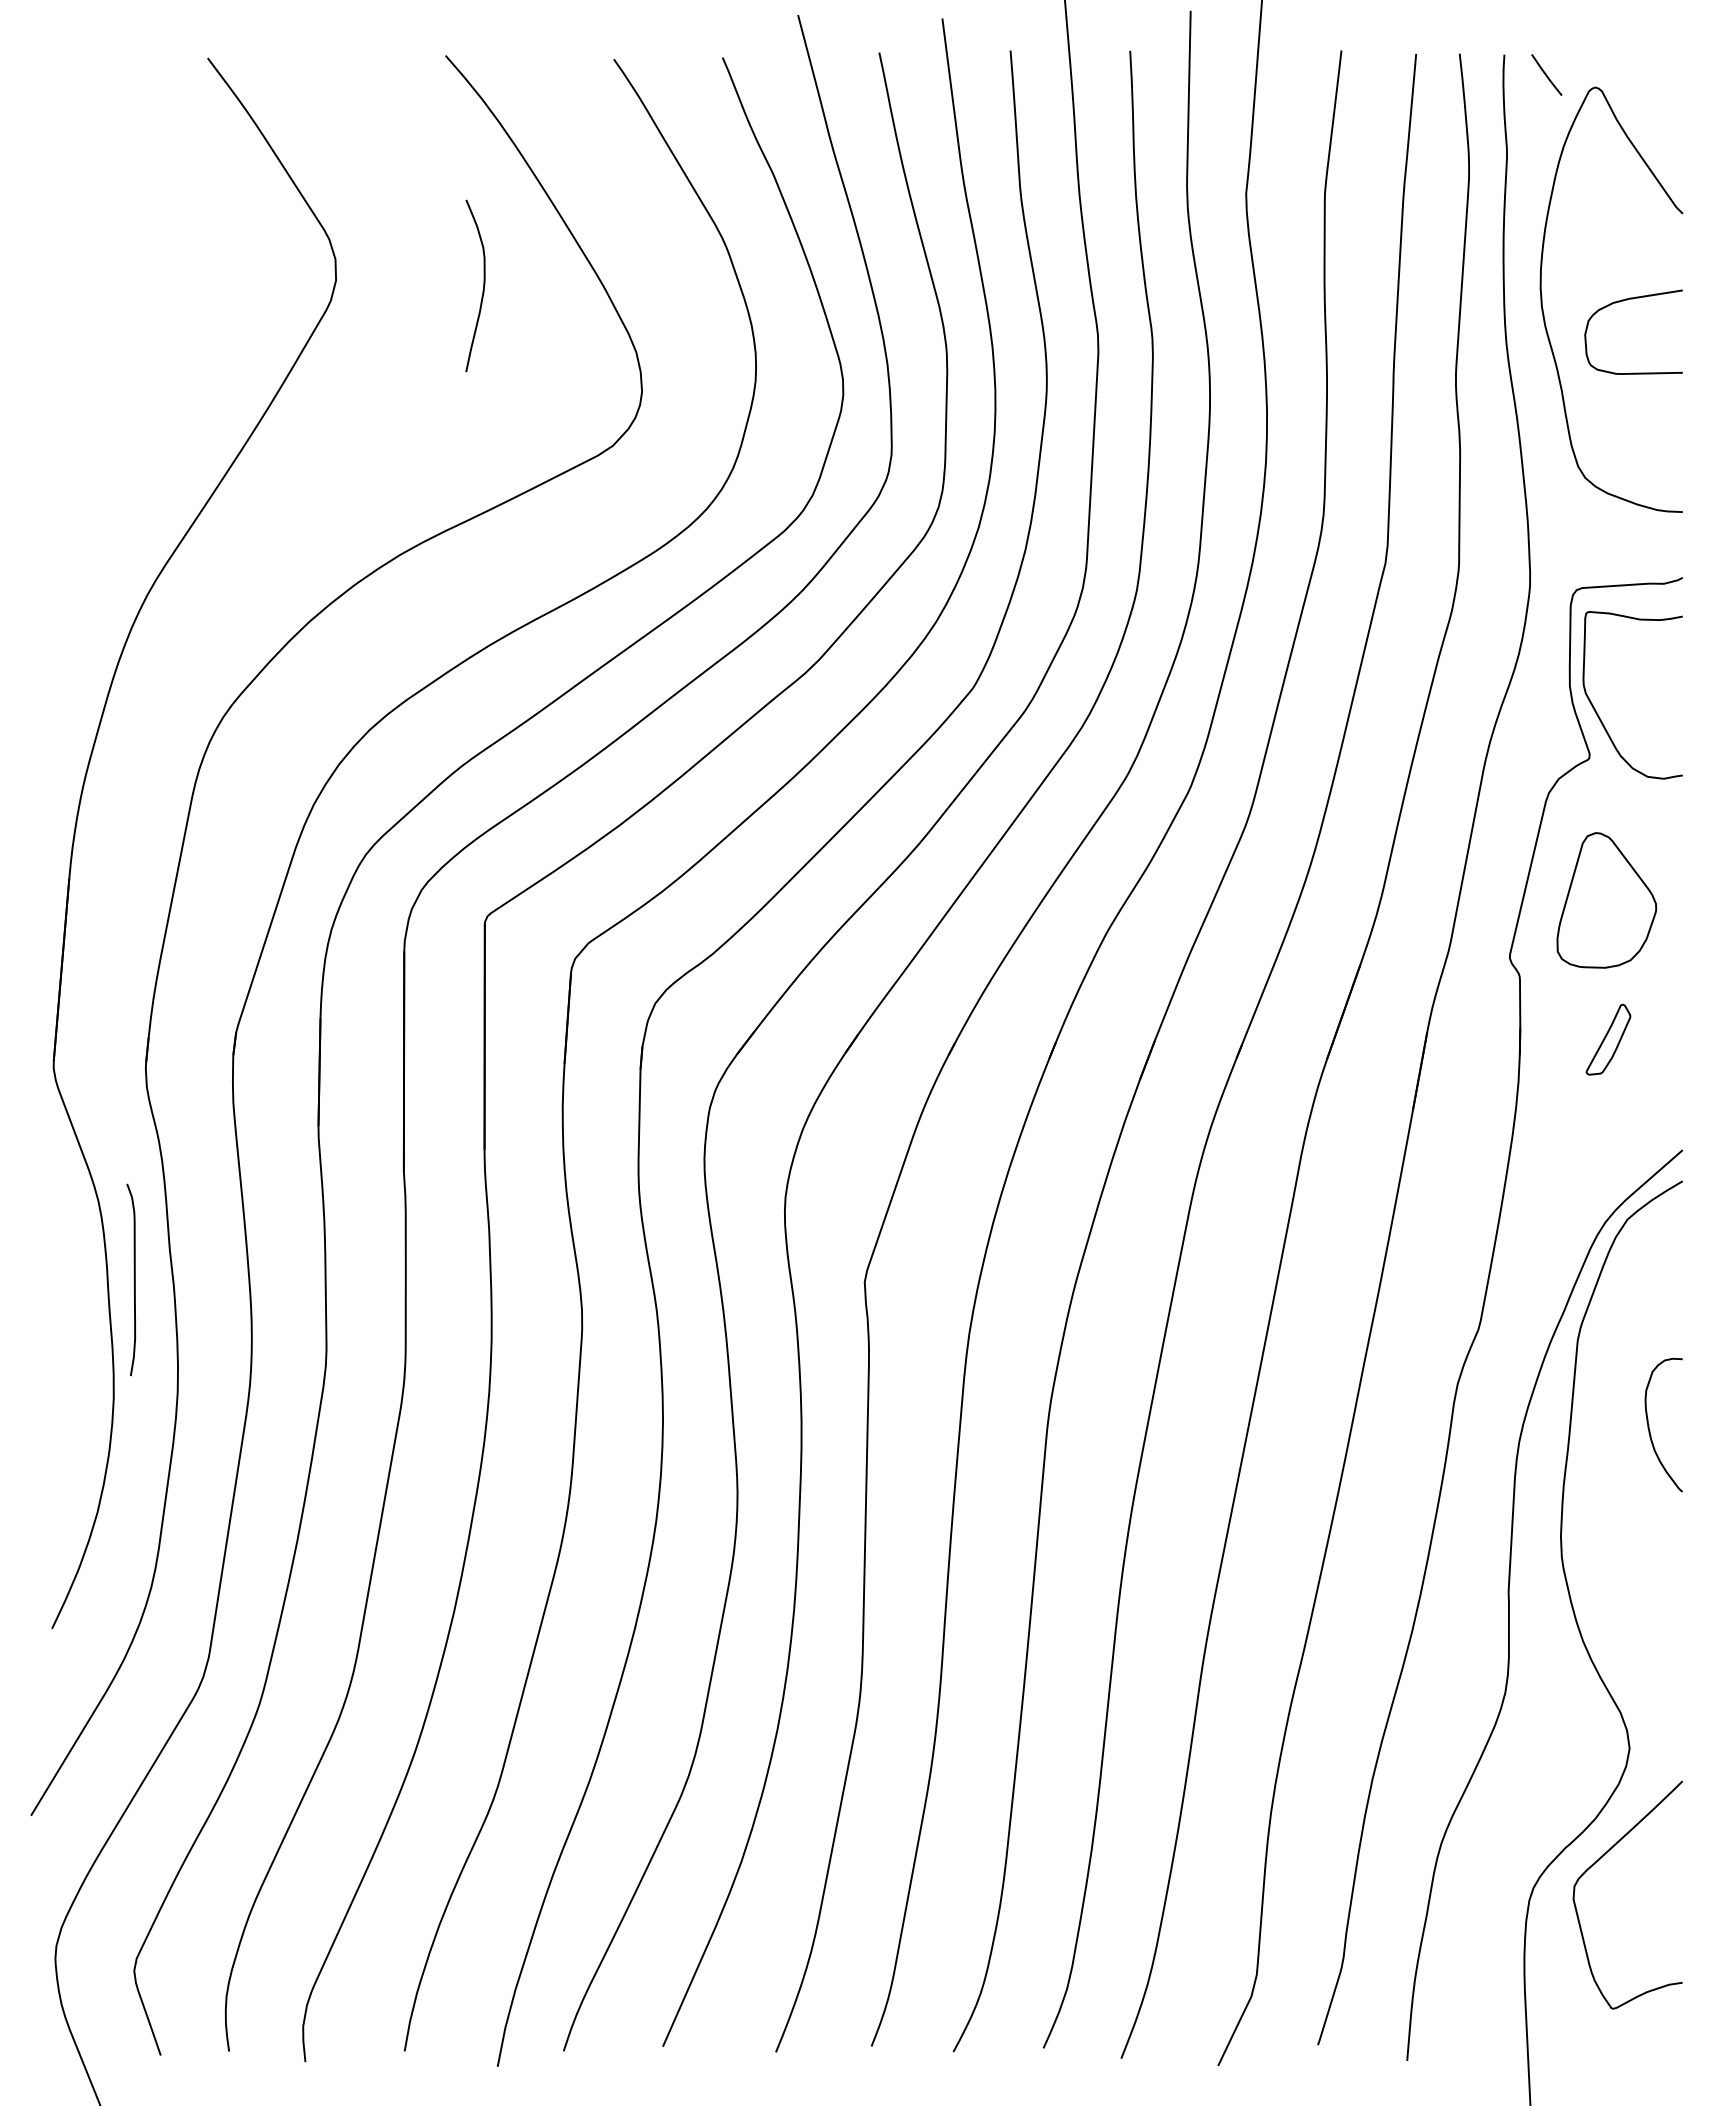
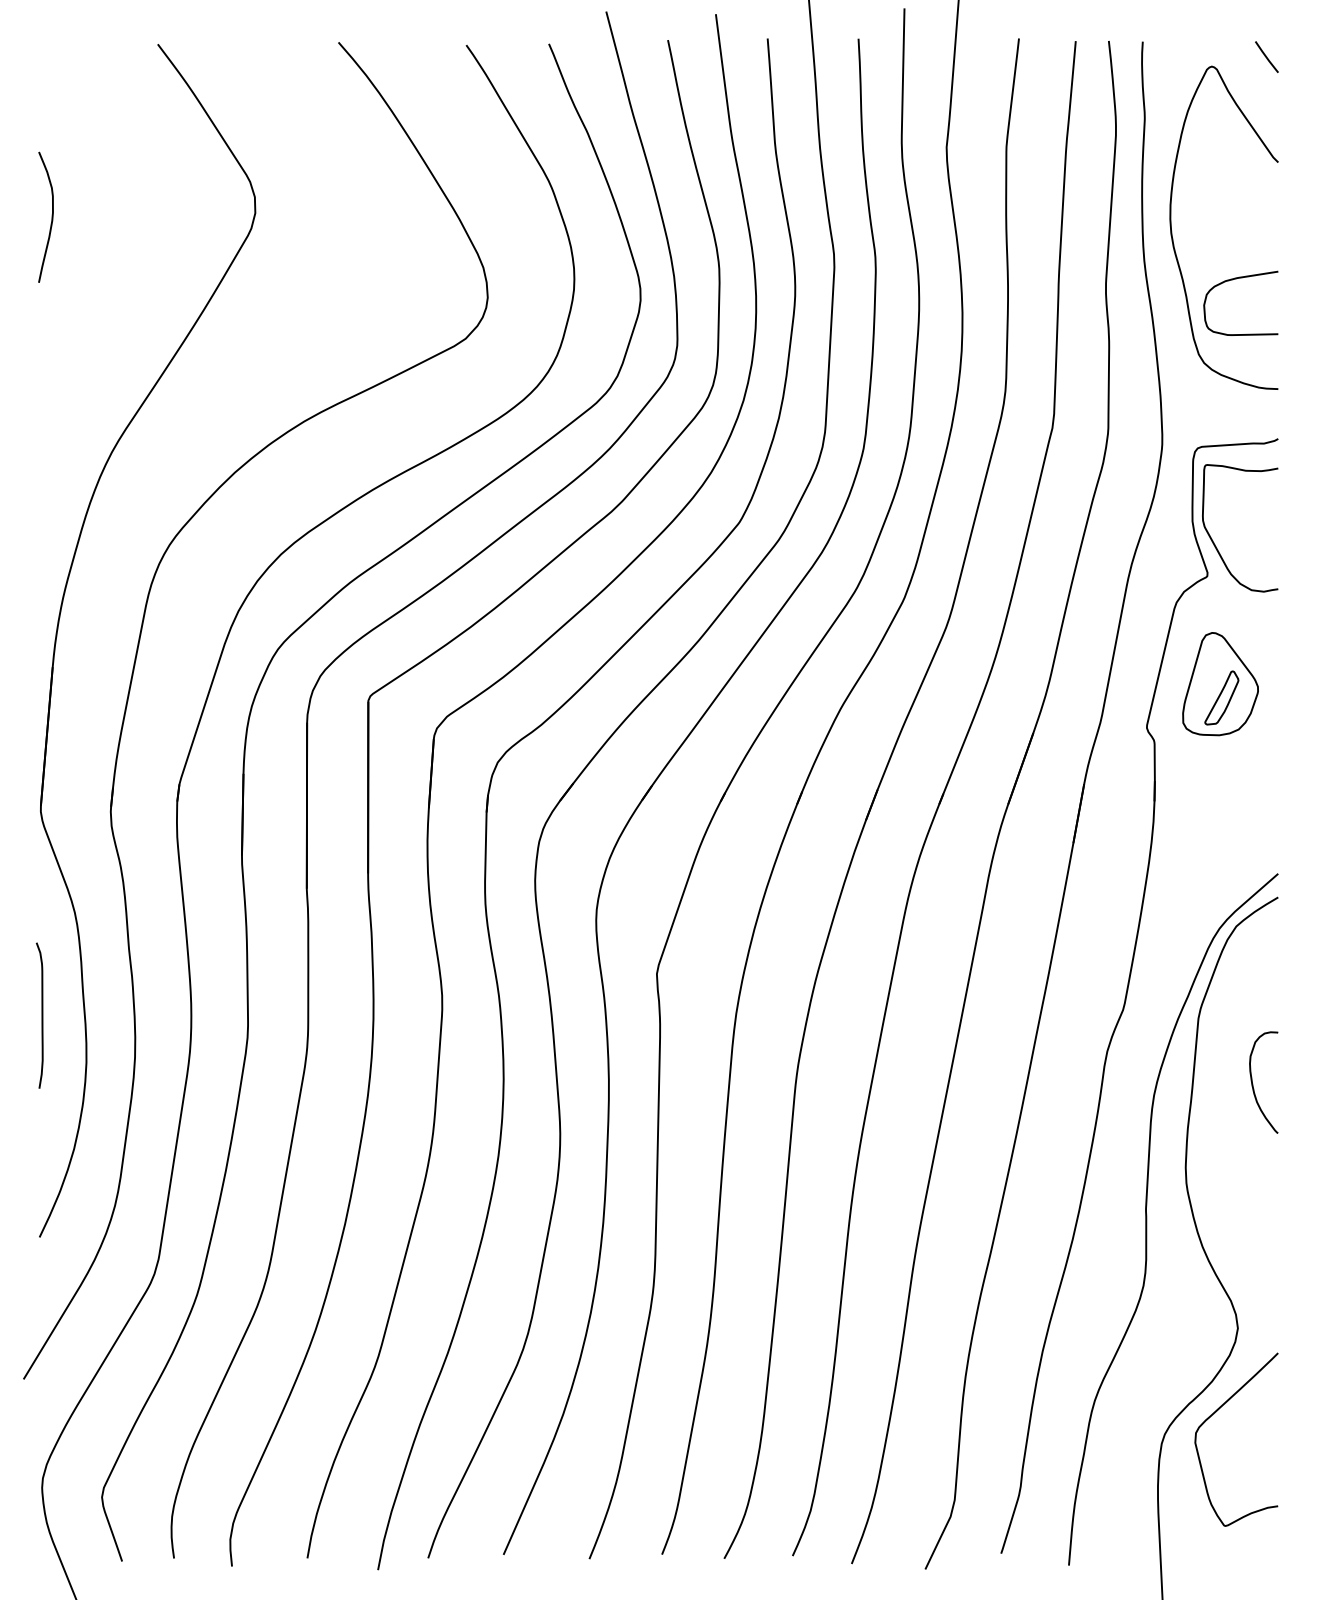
line: (1546, 74) -> (1266, 56), moved
curve: (483, 285) -> (52, 217), moved
curve: (1627, 300) -> (1236, 279), moved
part: (1608, 1039) -> (1221, 697), moved
curve: (133, 1279) -> (41, 1015), moved

